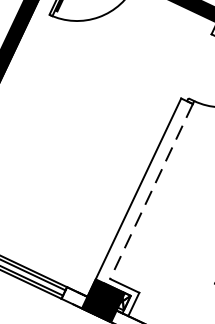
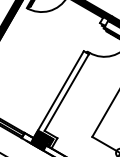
line: (150, 191) -> (66, 92), dashed -> solid

